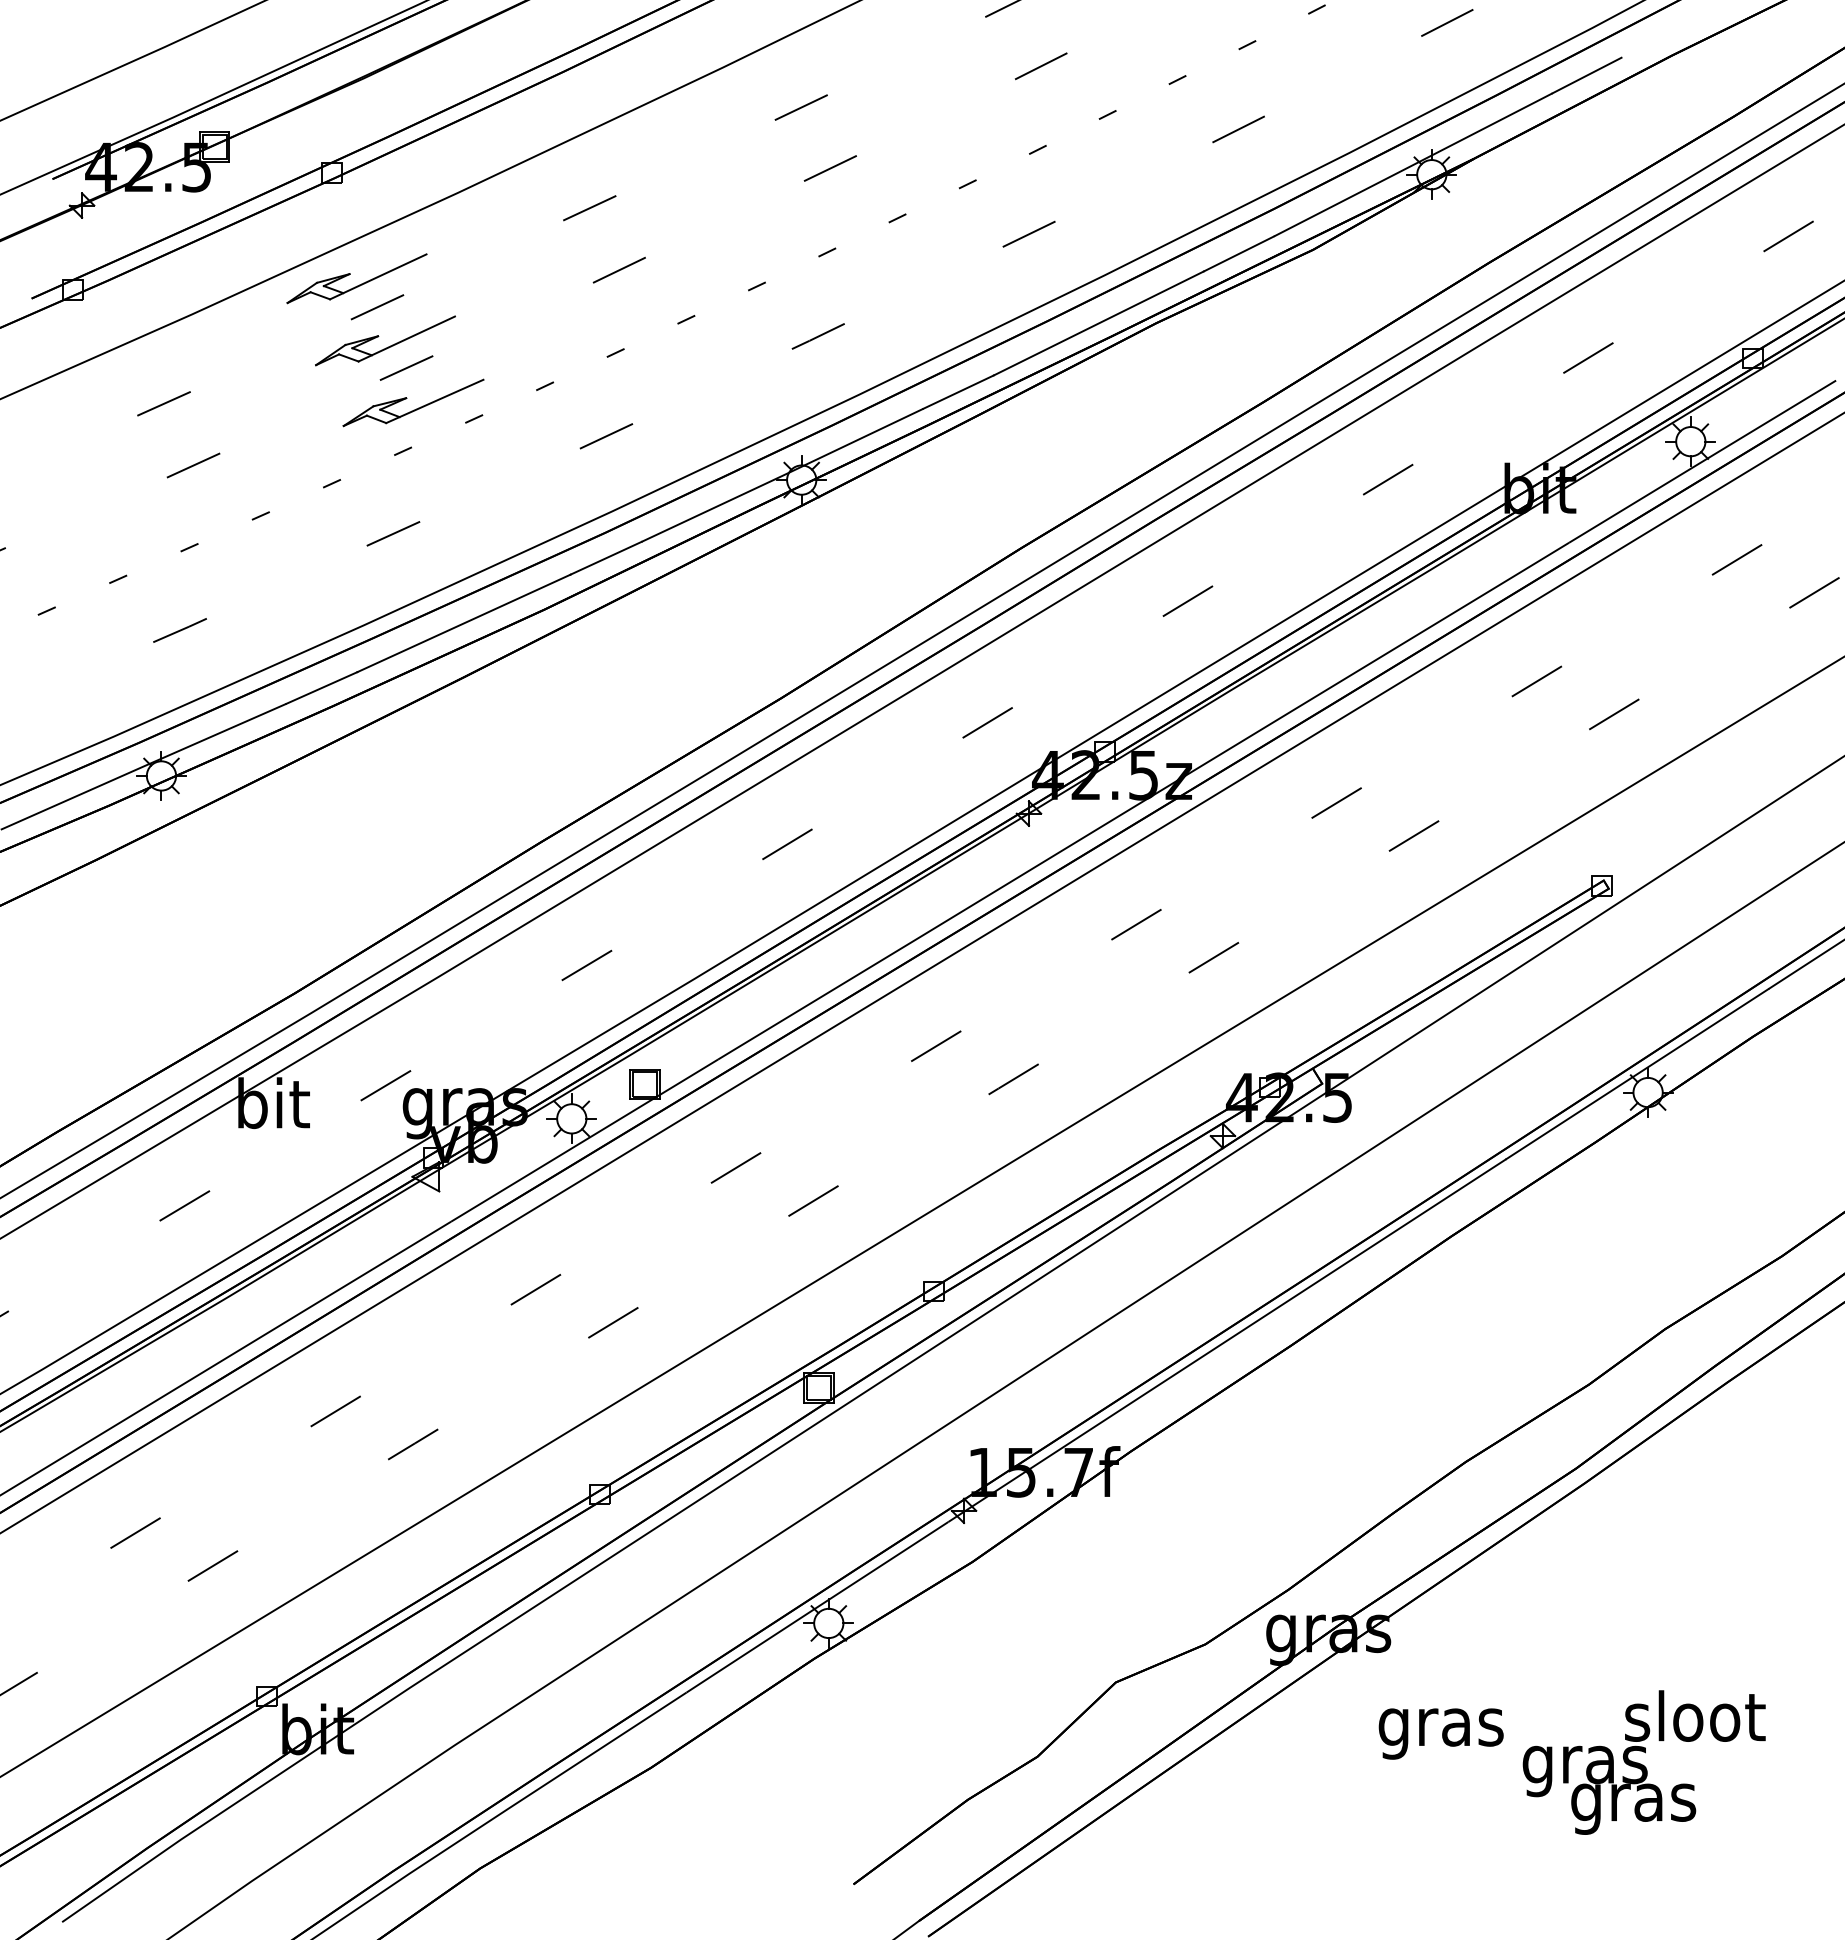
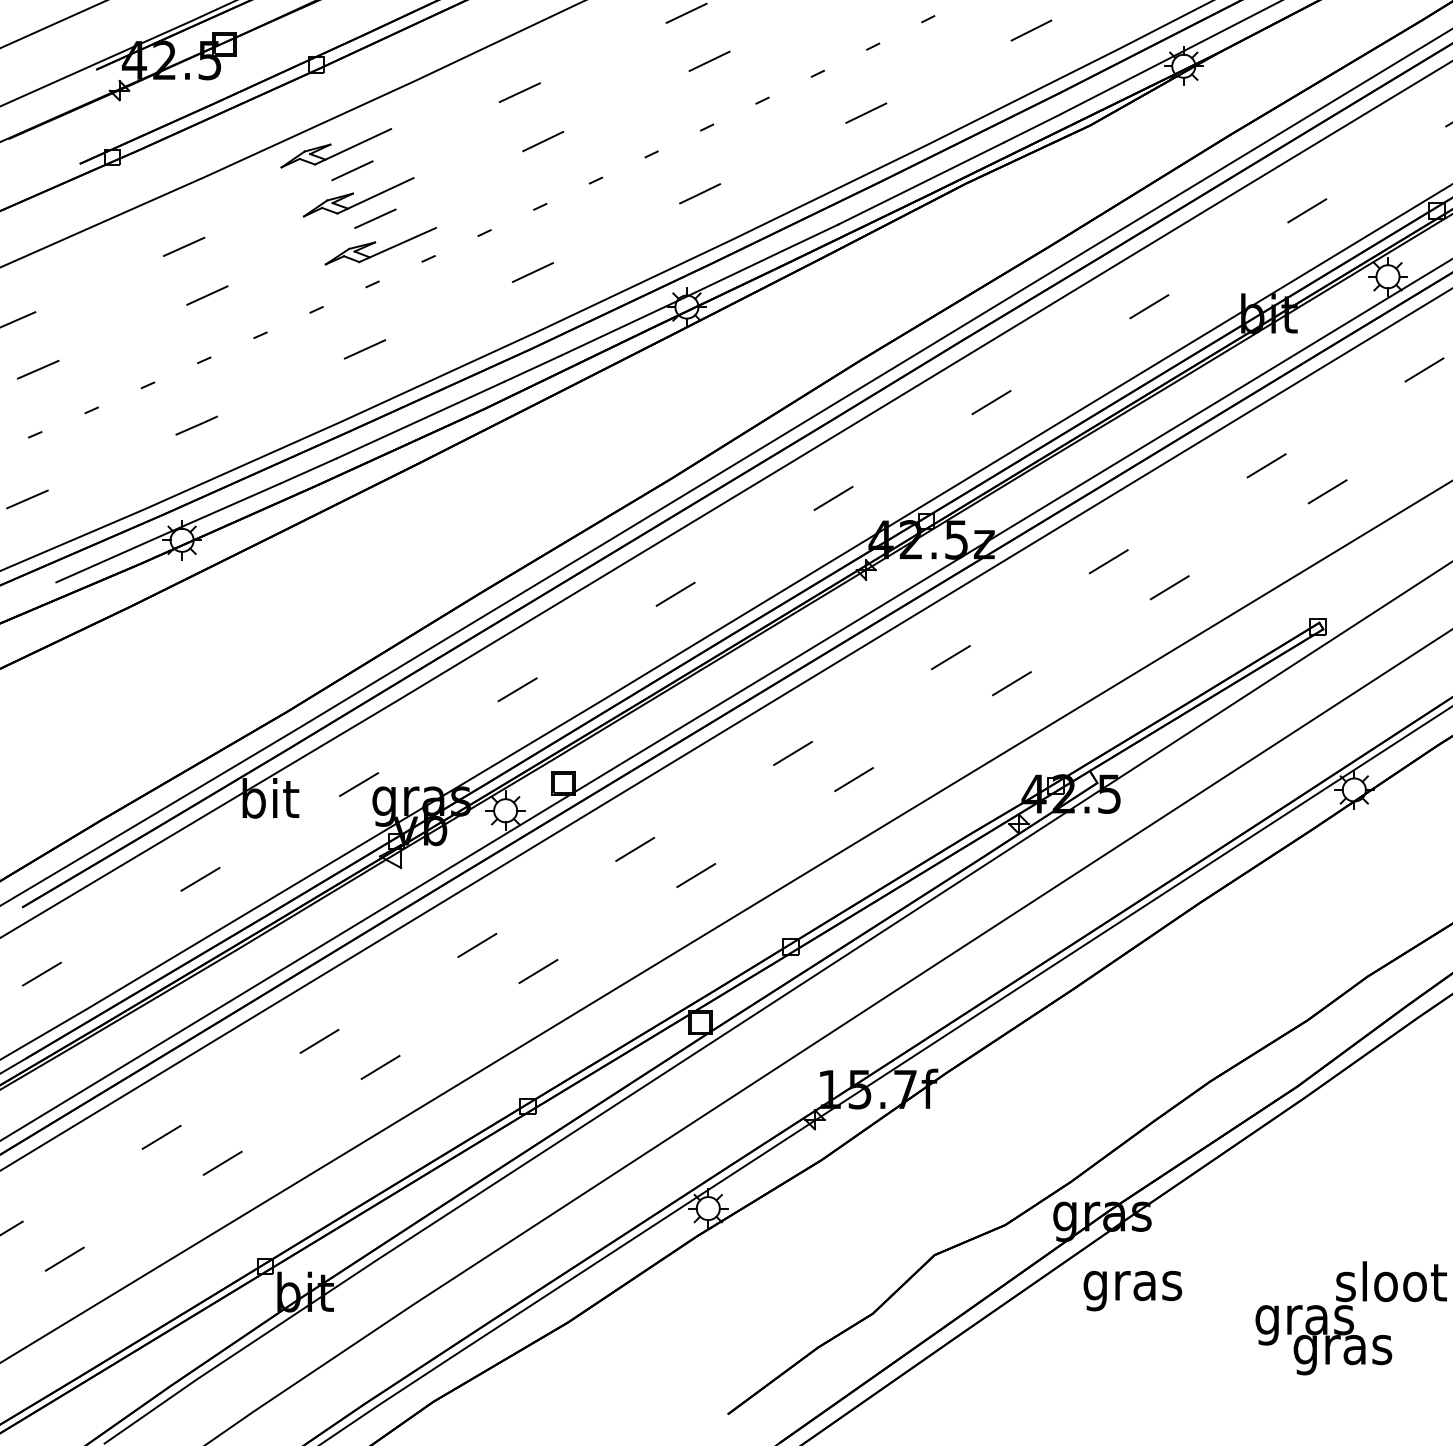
text: (1440, 1733) -> (1132, 1290), moved

